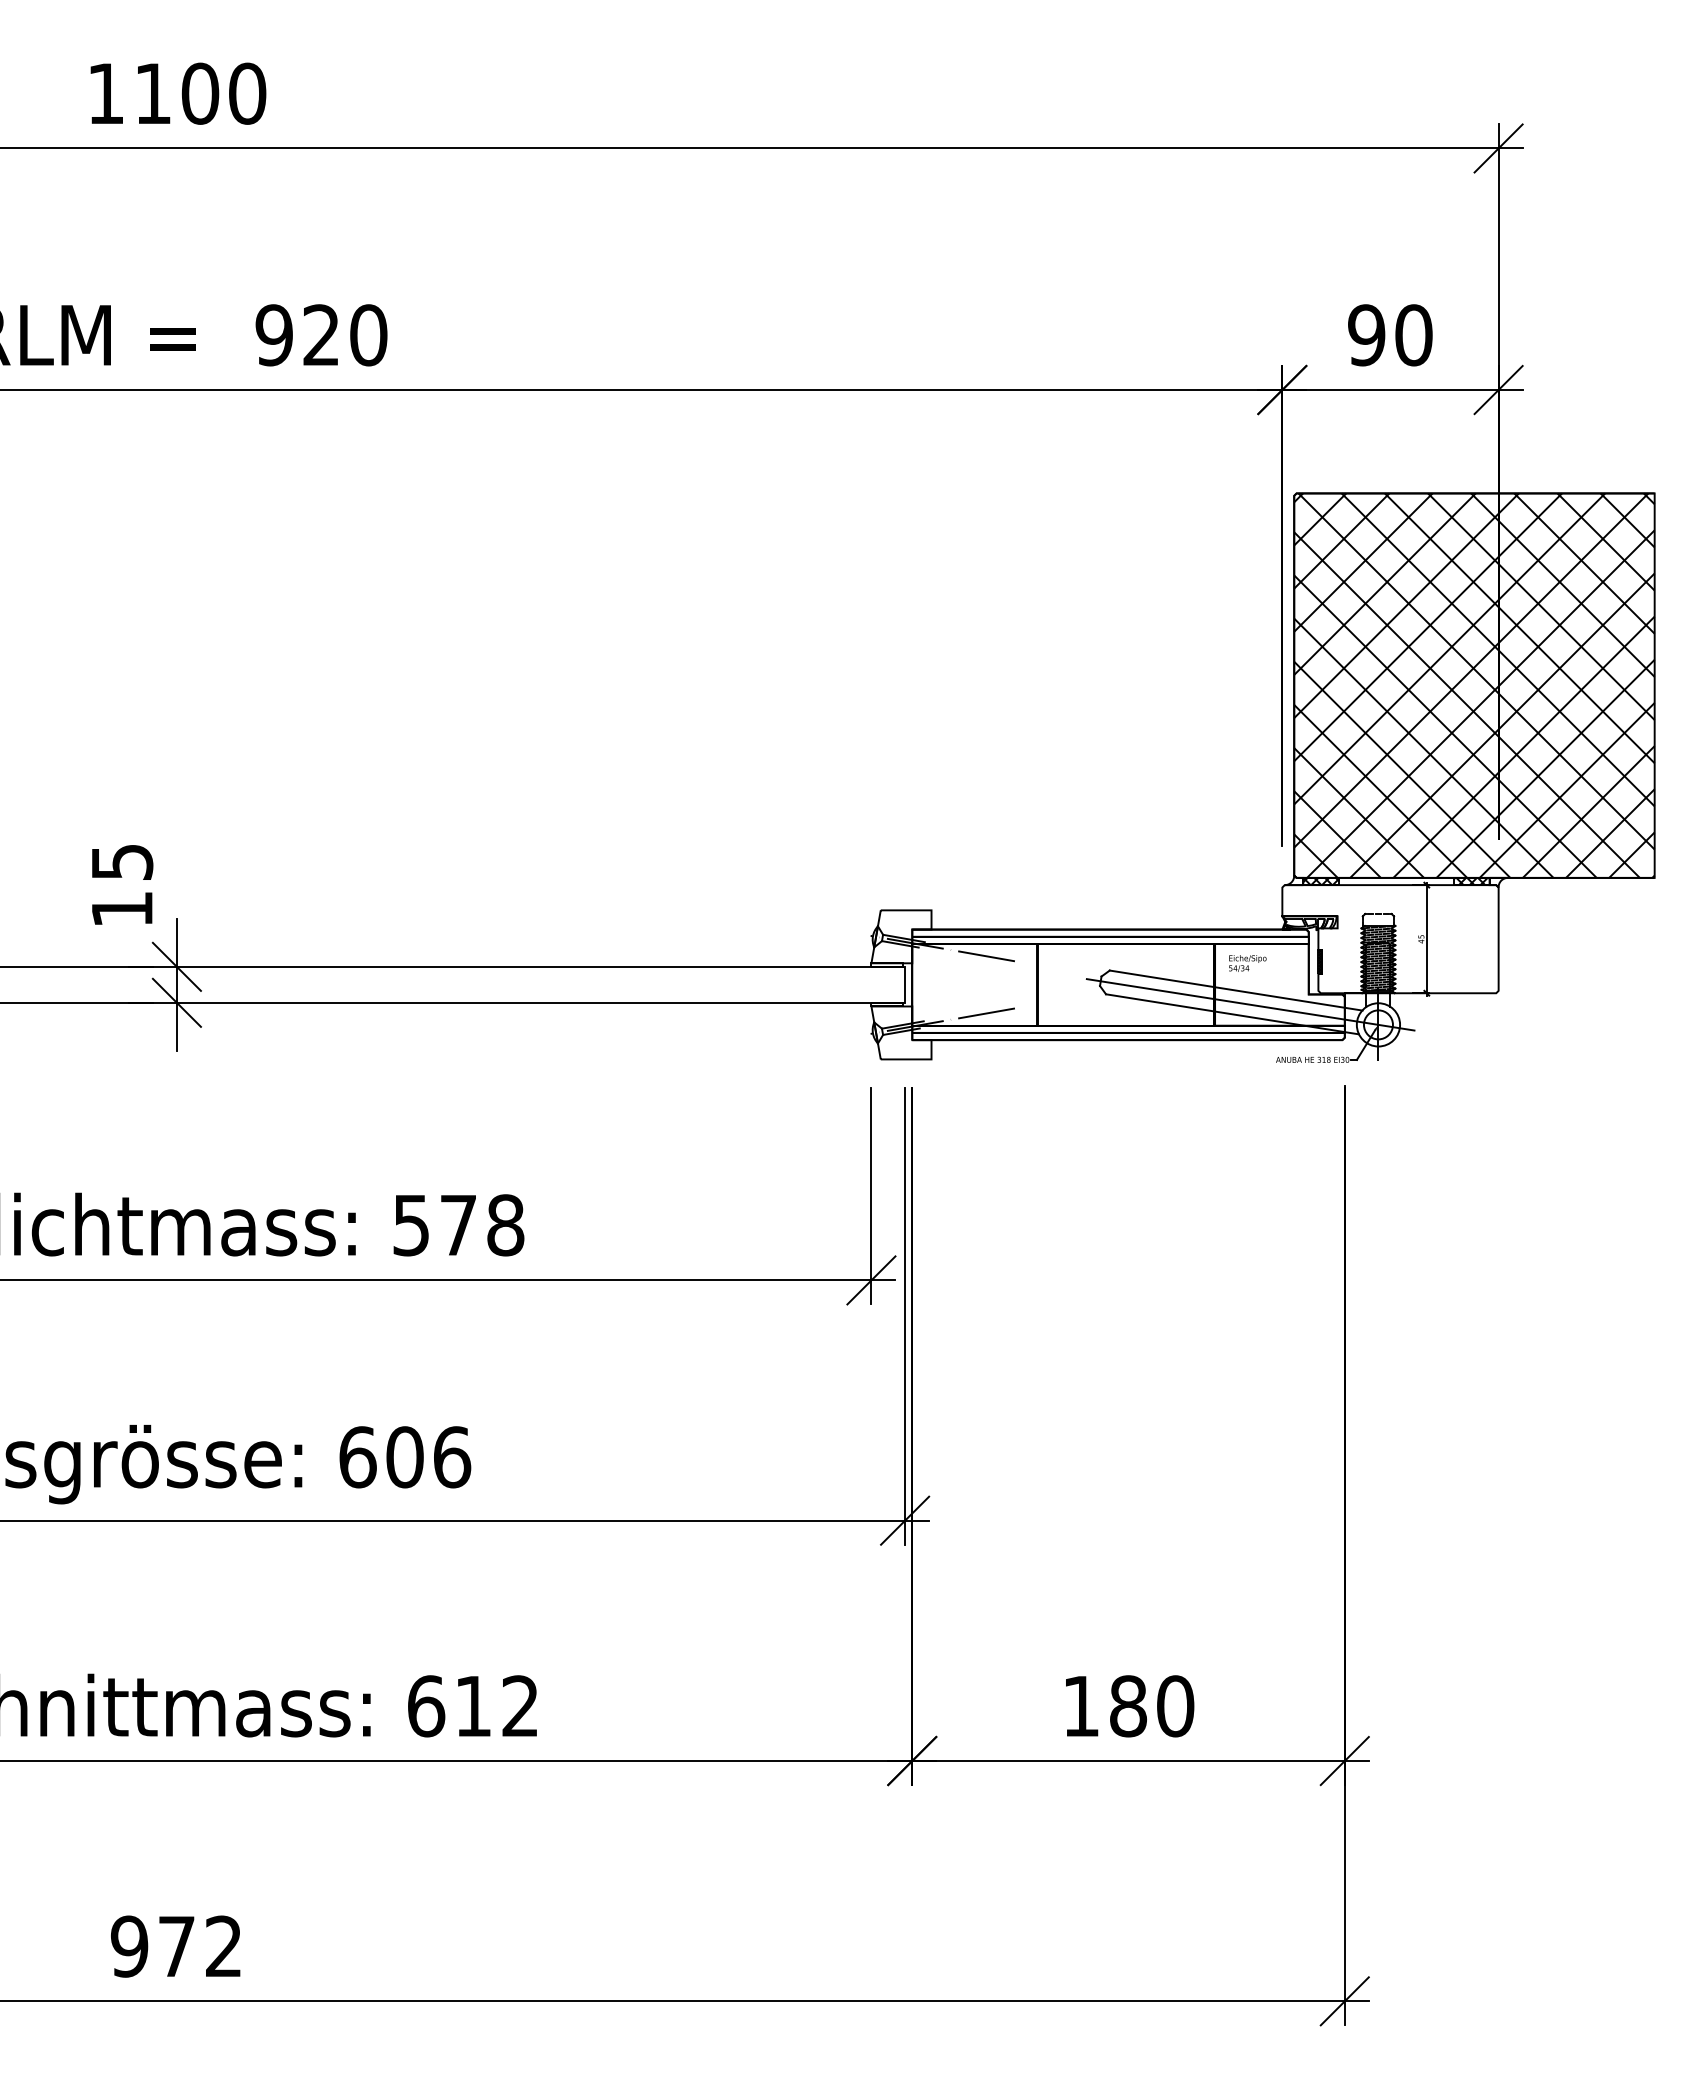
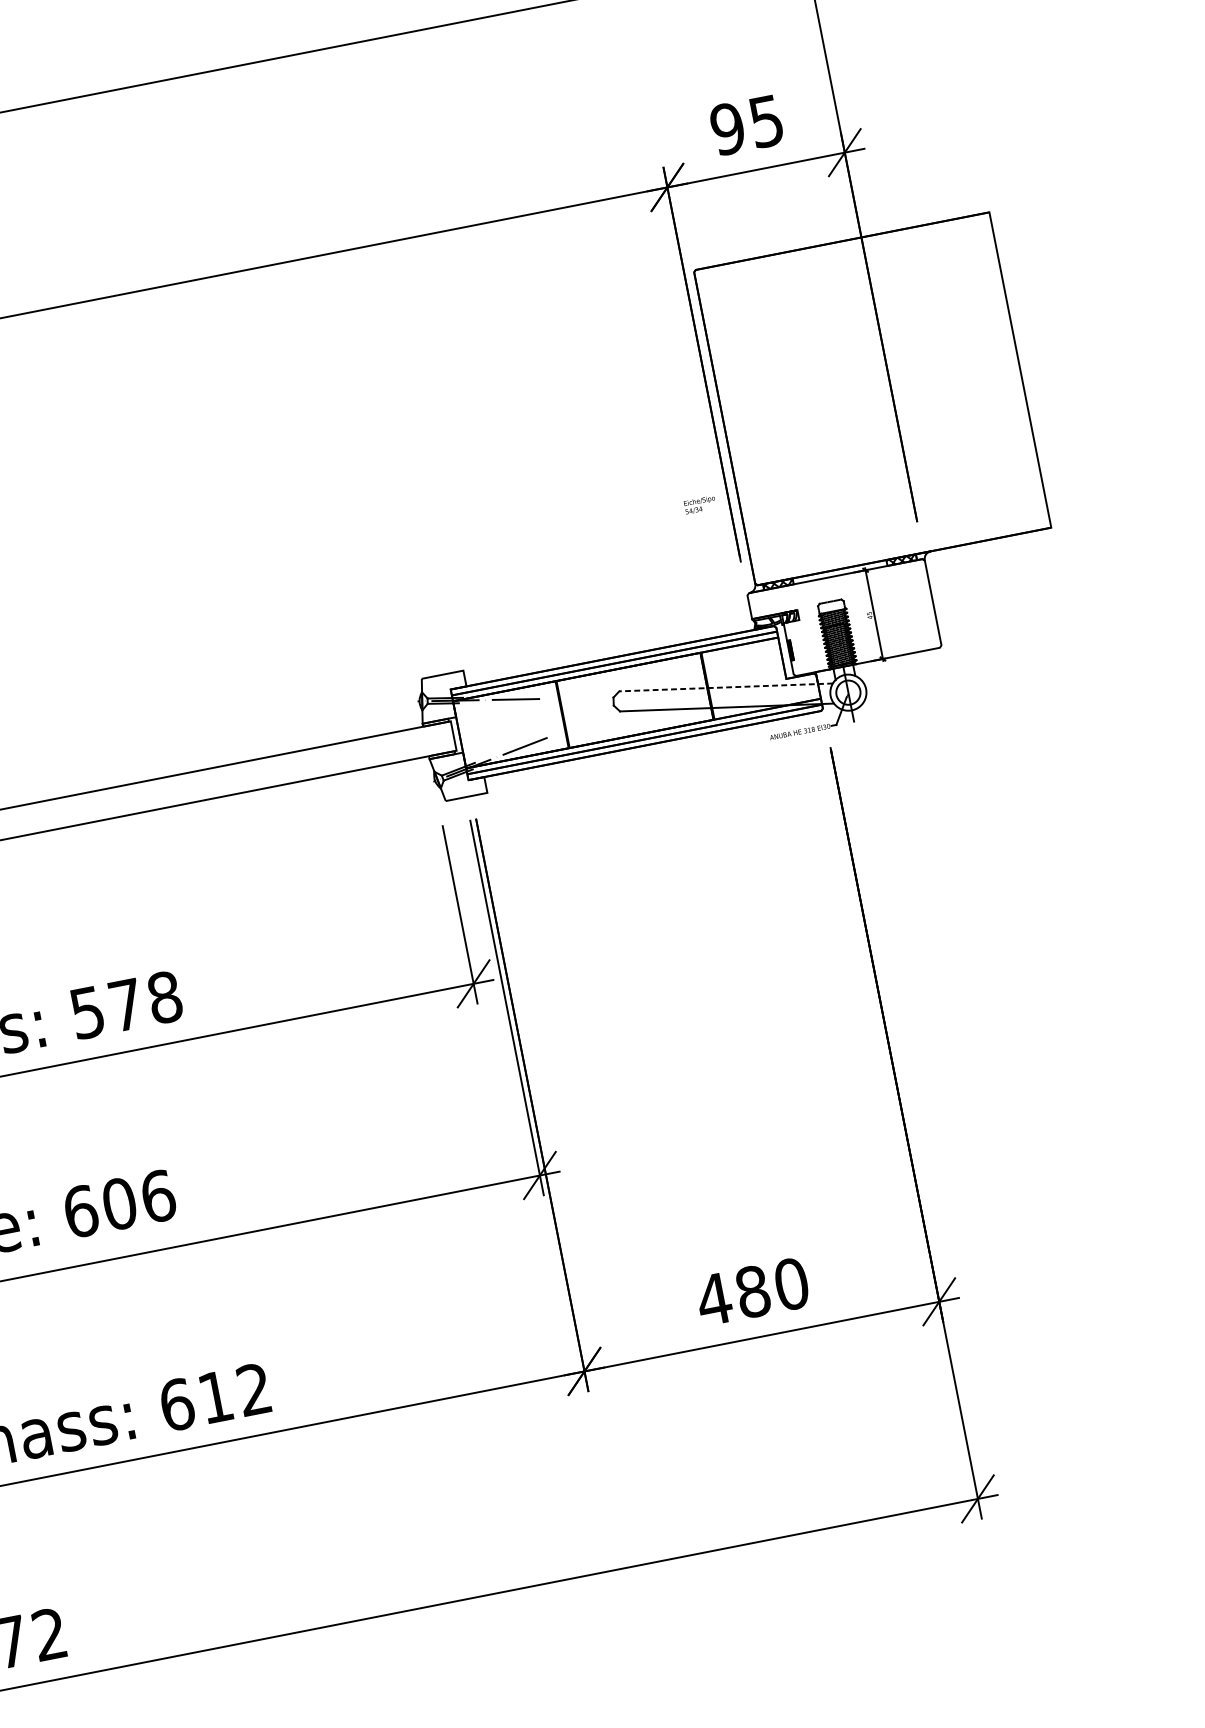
text: (1413, 335) -> (766, 121), 90 -> 95
hatch: (1474, 685) -> (872, 398), removed
text: (1247, 963) -> (700, 505), moved
line: (1236, 990) -> (726, 687), solid -> dashed
line: (1250, 1004) -> (740, 696), removed
text: (1080, 1706) -> (713, 1299), 180 -> 480

